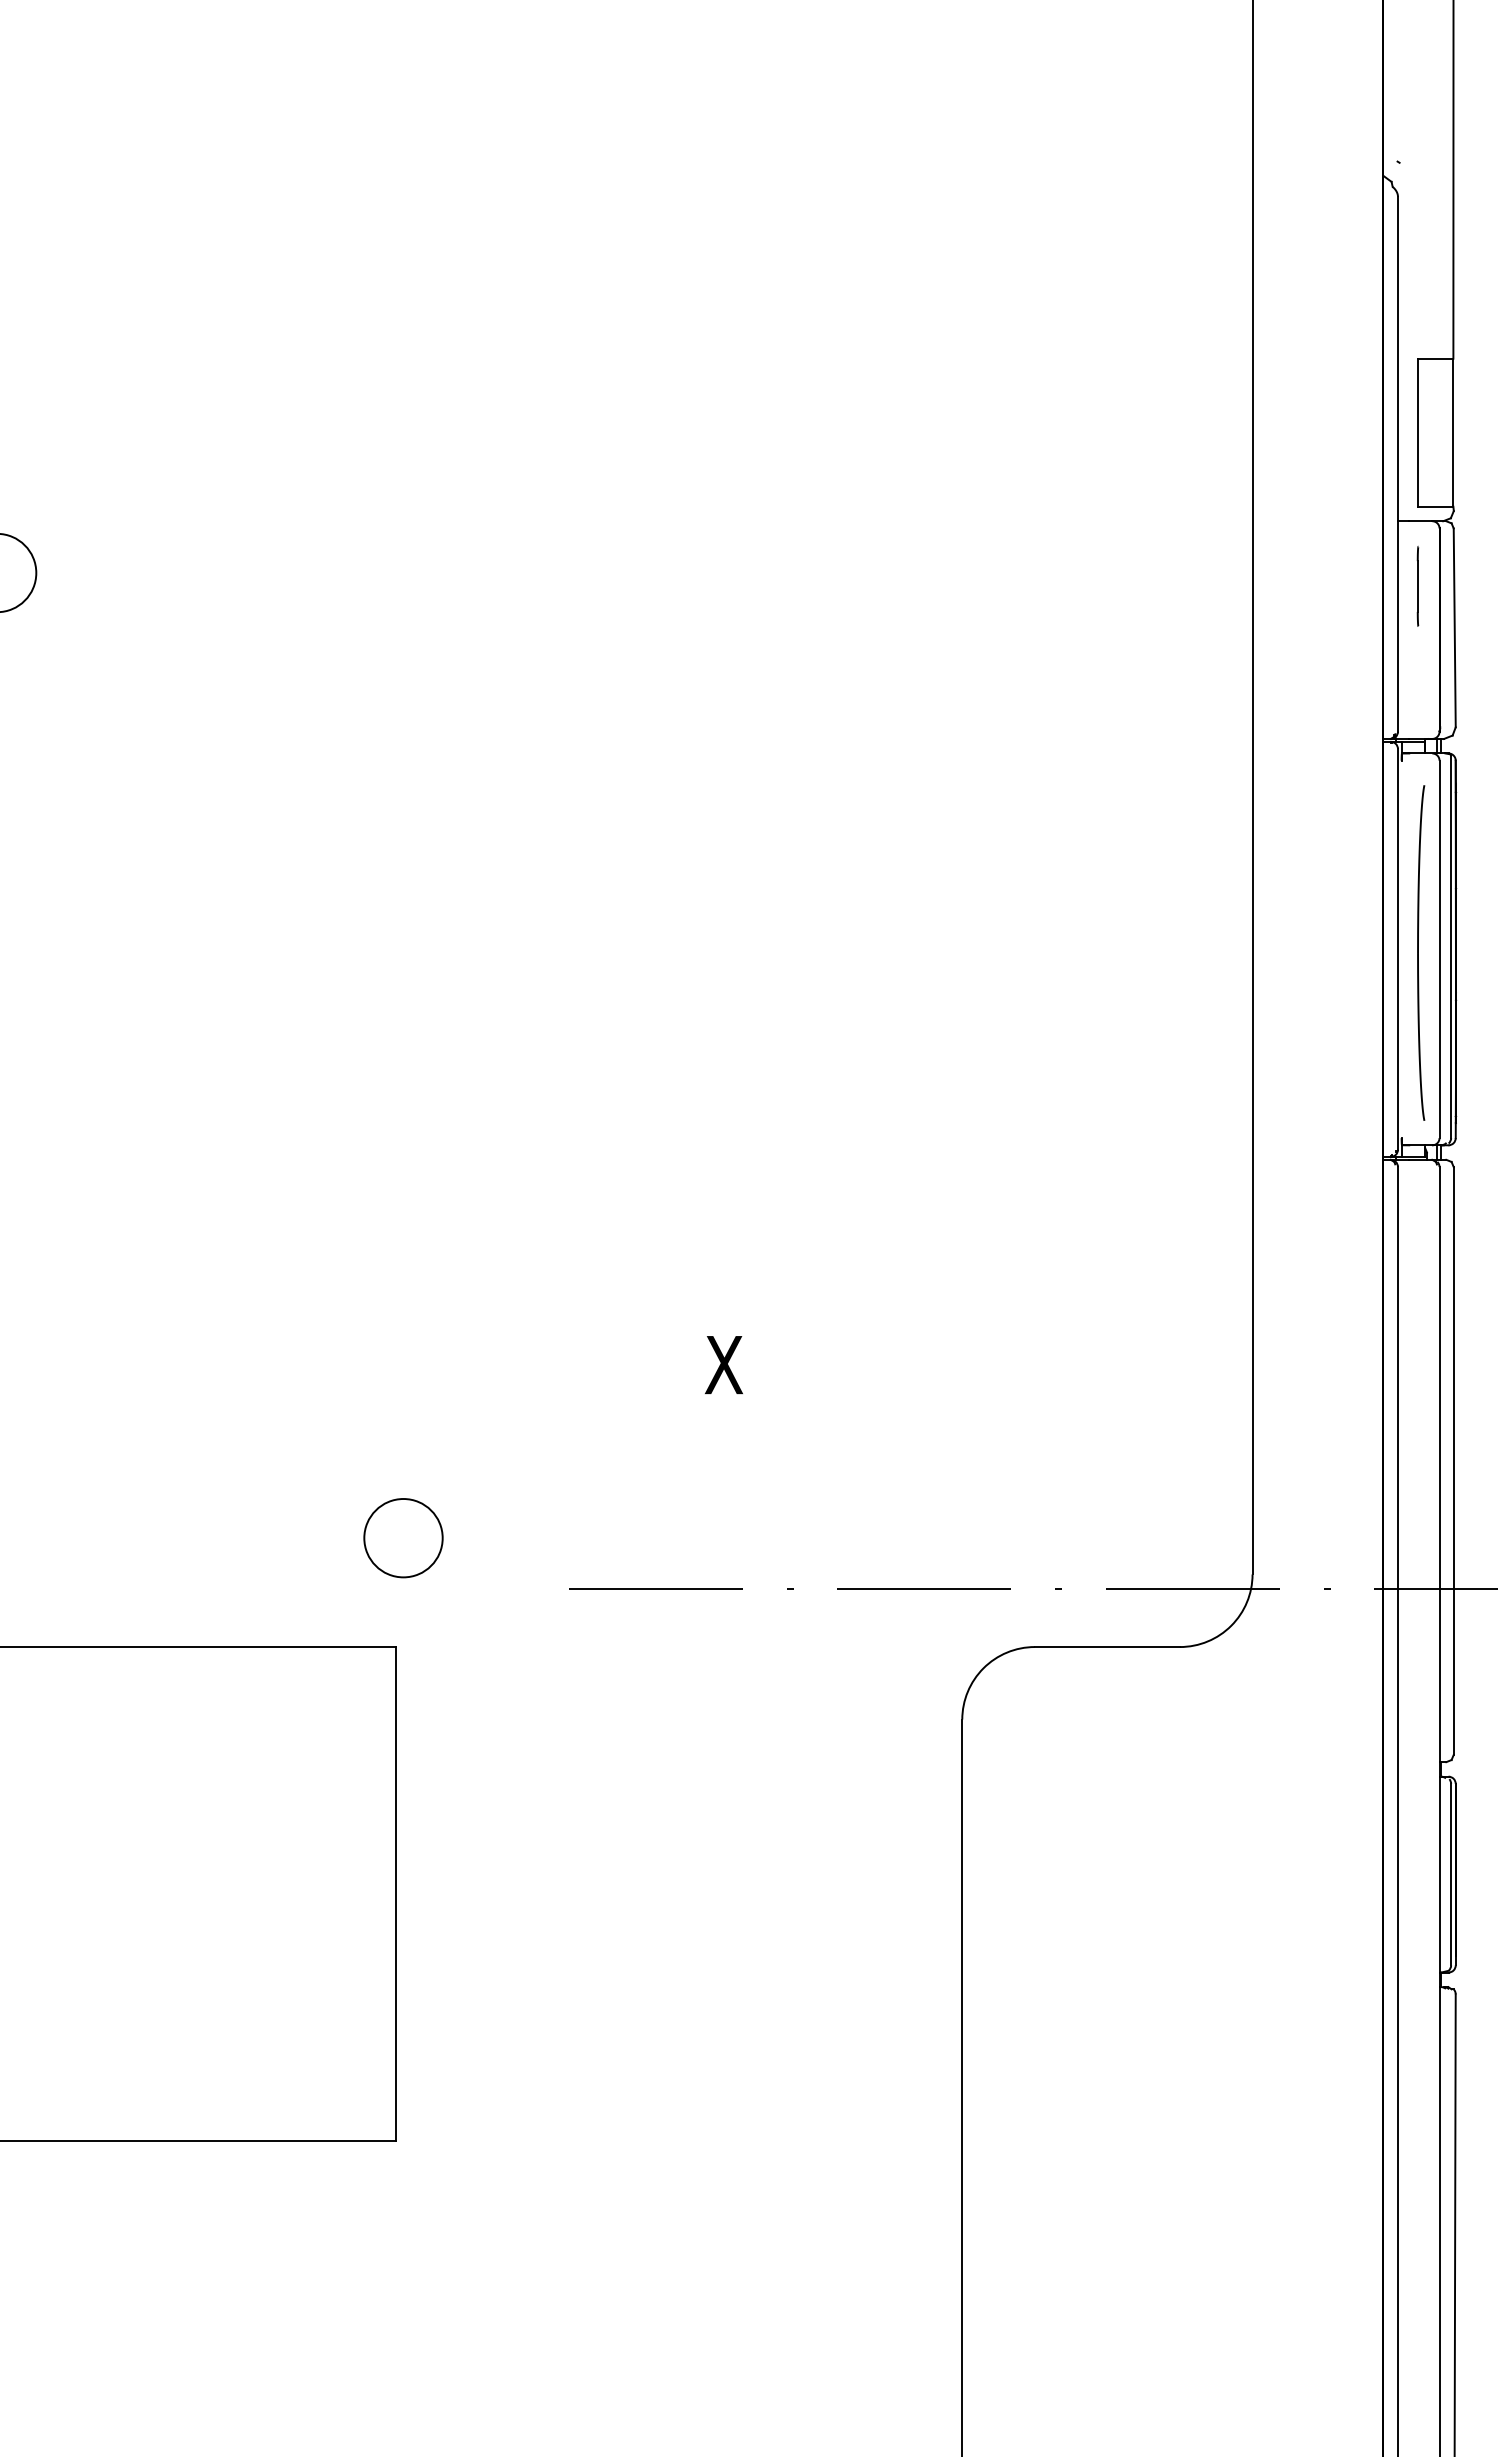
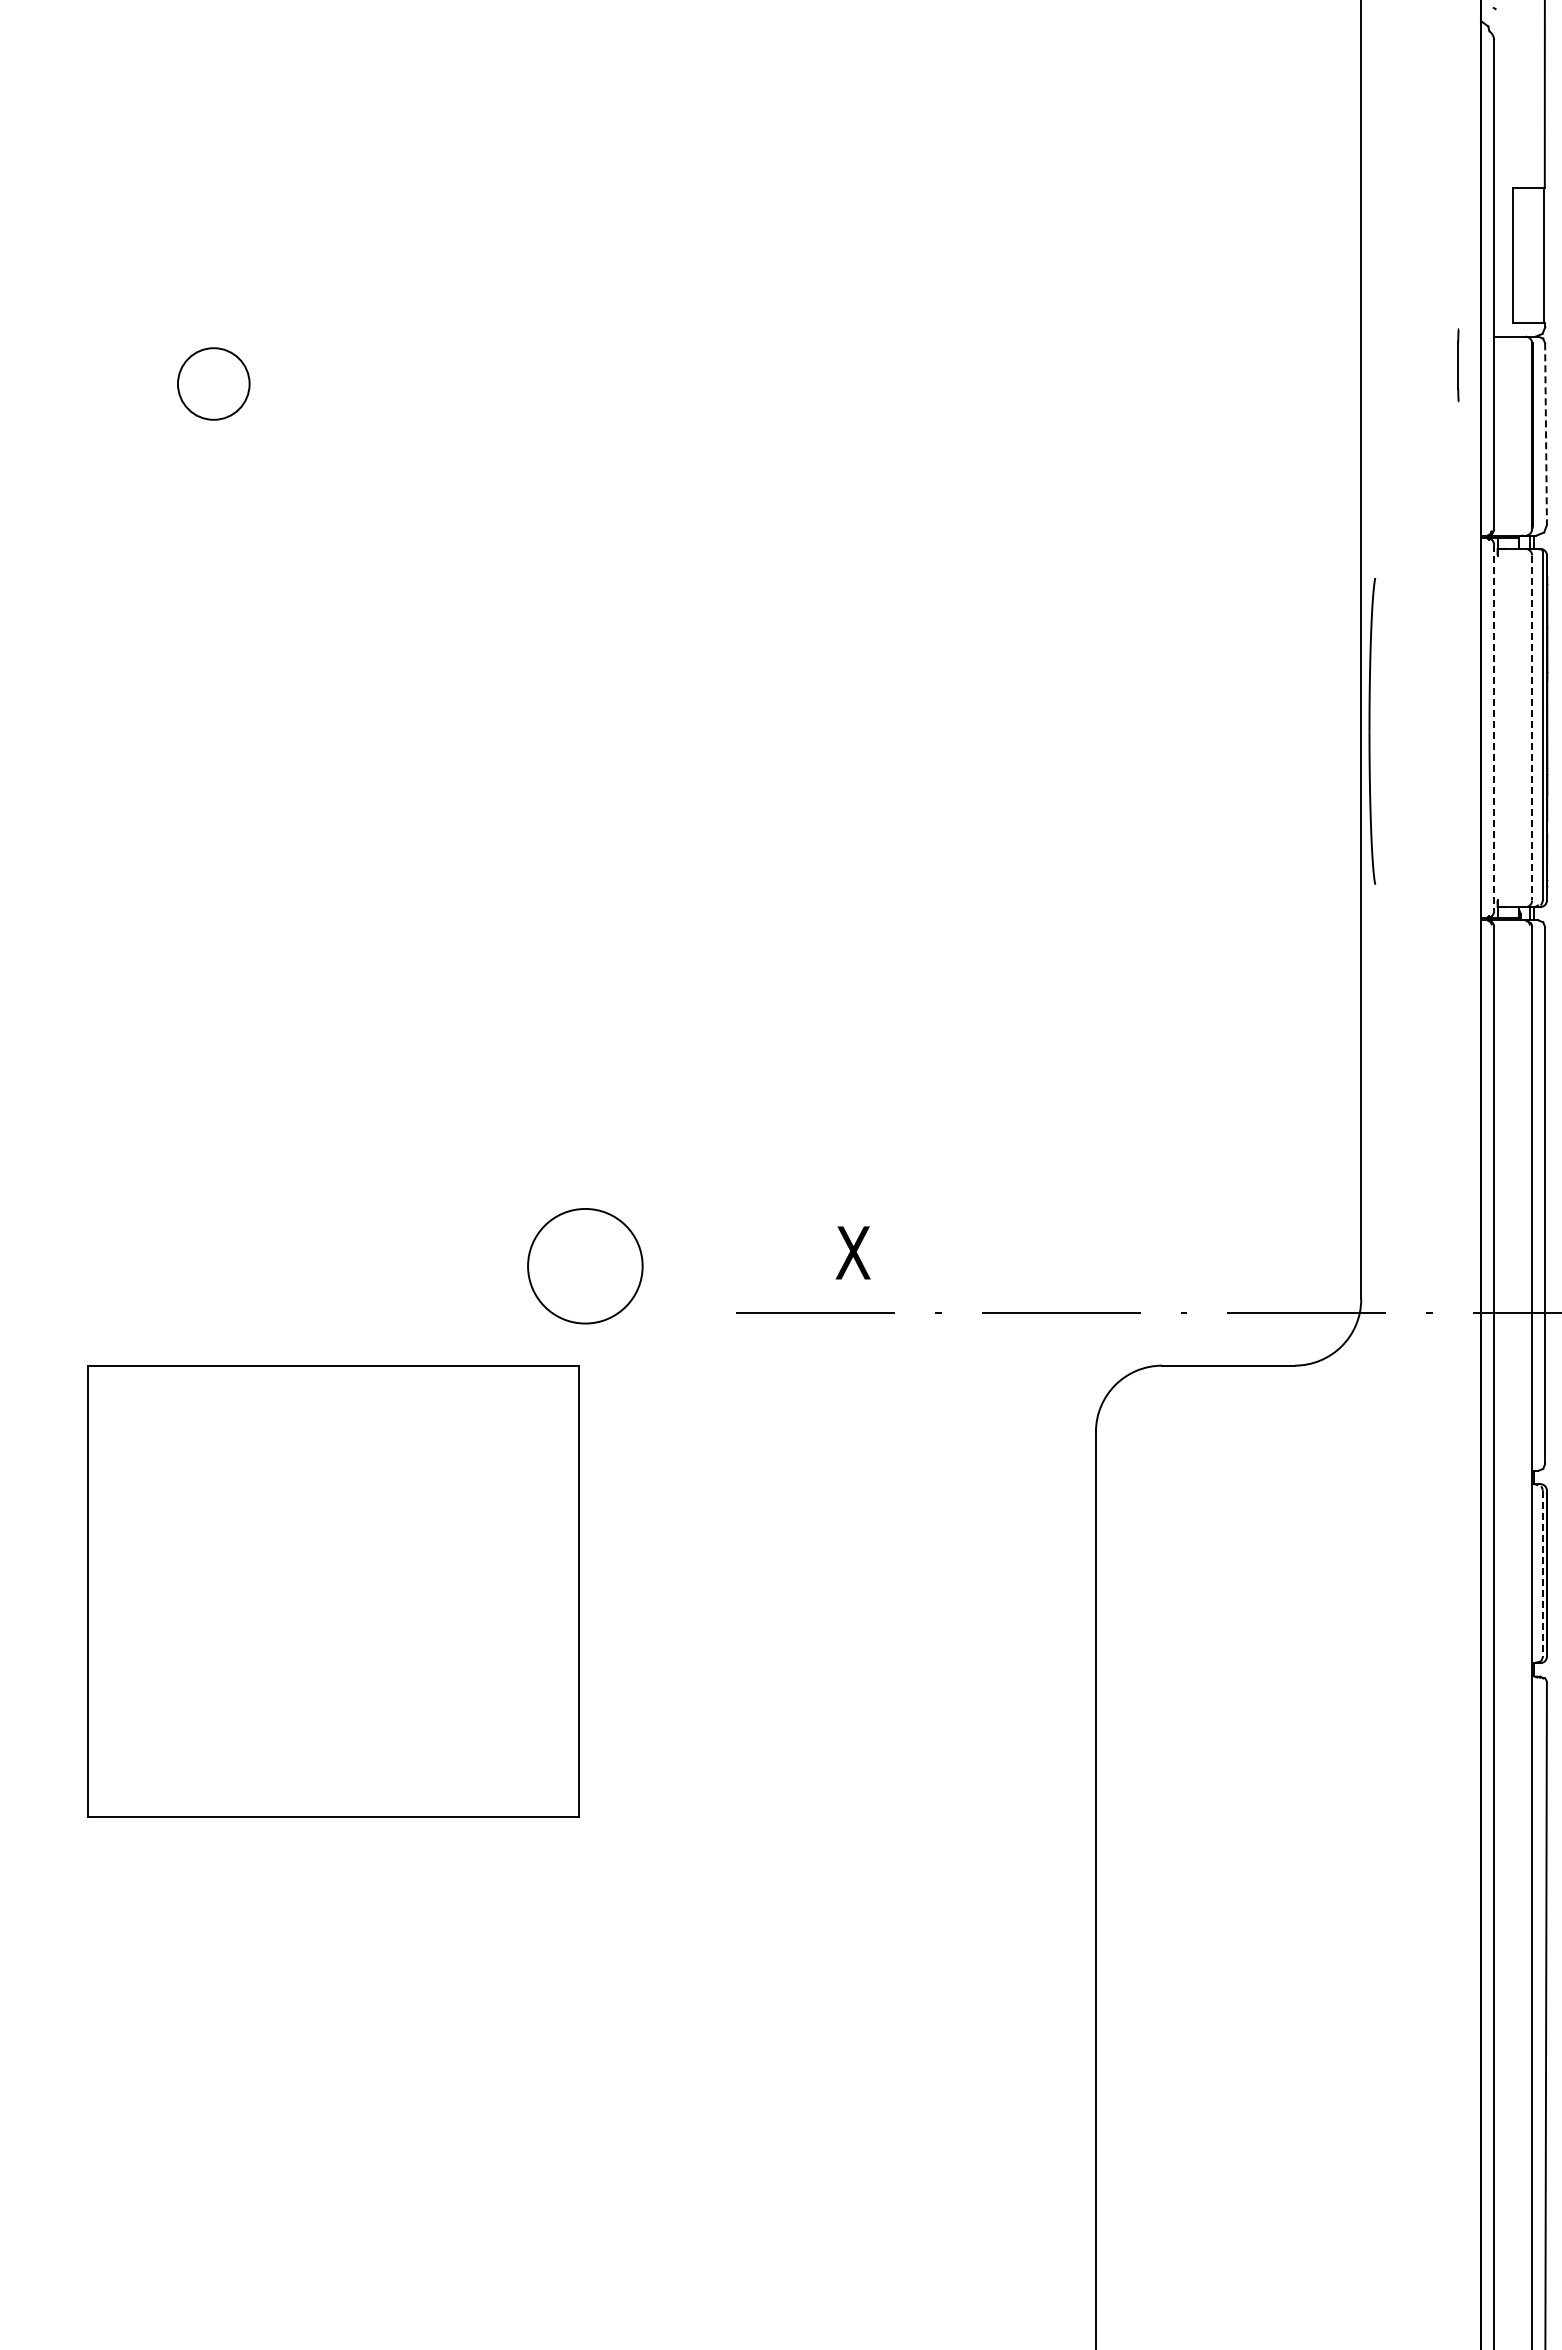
line: (1418, 586) -> (1458, 365), moved
line: (1455, 628) -> (1546, 434), solid -> dashed
line: (1398, 949) -> (1494, 728), solid -> dashed
line: (1439, 949) -> (1532, 728), solid -> dashed
part: (1421, 953) -> (1372, 731), moved
text: (723, 1364) -> (852, 1252), moved
circle: (402, 1537) -> (584, 1265), size x1.6
line: (1450, 1874) -> (1542, 1573), solid -> dashed

